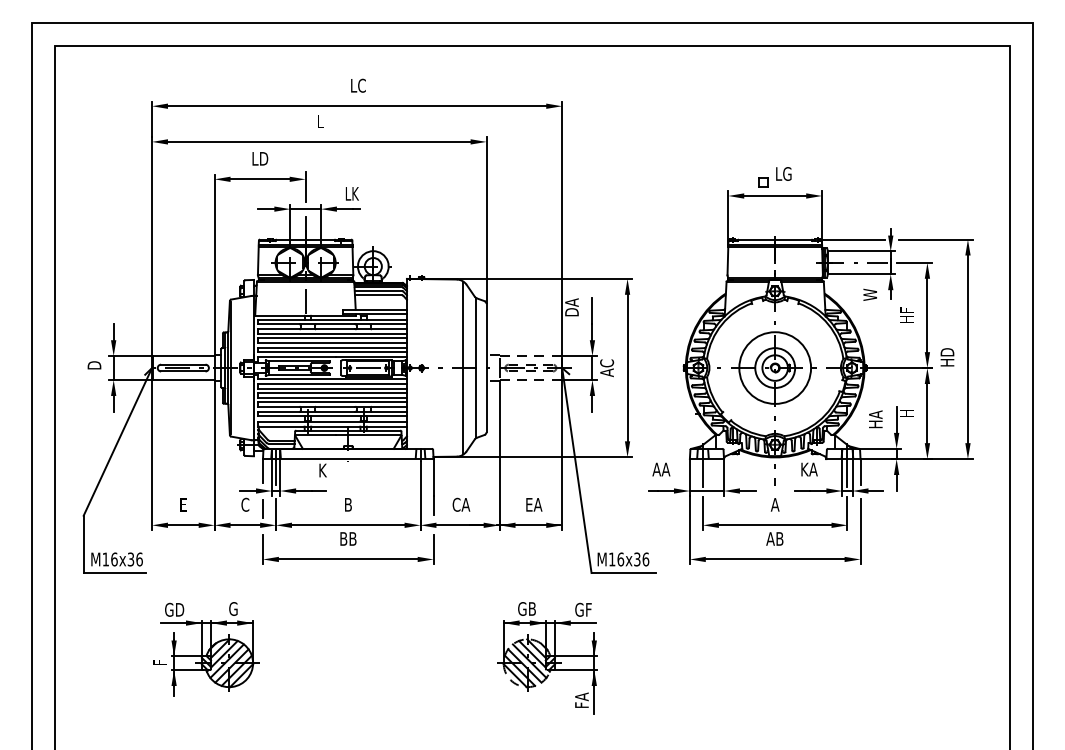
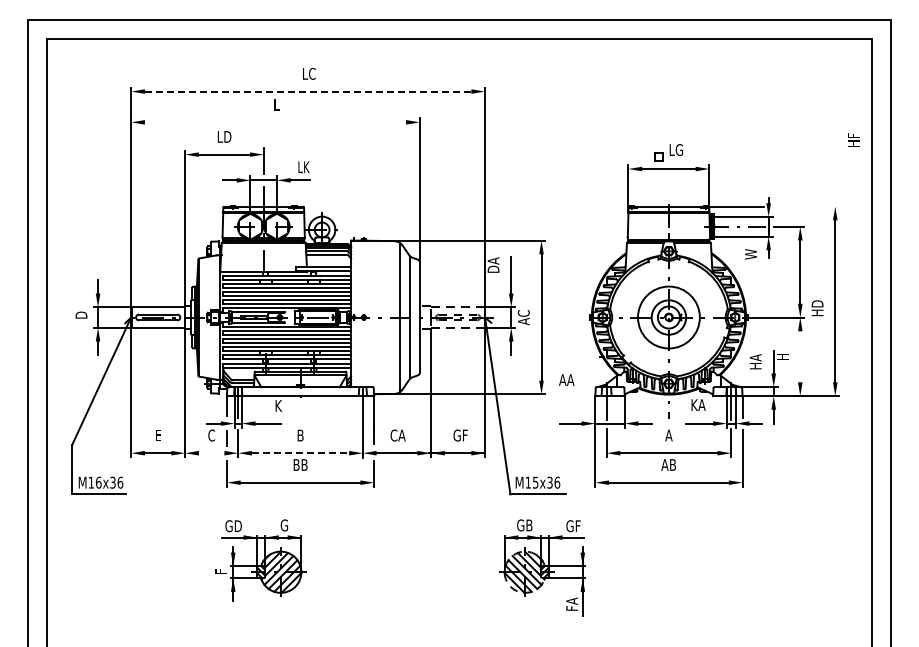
line: (358, 106) -> (309, 91), solid -> dashed
line: (320, 142) -> (276, 122), removed
line: (935, 239) -> (807, 206), removed
text: (906, 314) -> (853, 139), moved
line: (927, 413) -> (800, 356), removed
text: (661, 468) -> (566, 379), moved
text: (533, 504) -> (460, 435), EA -> GF
line: (245, 525) -> (211, 453), removed
line: (348, 525) -> (300, 453), solid -> dashed
text: (620, 559) -> (535, 482), M16x36 -> M15x36
part: (205, 649) -> (260, 560), moved
part: (547, 657) -> (542, 567), moved

